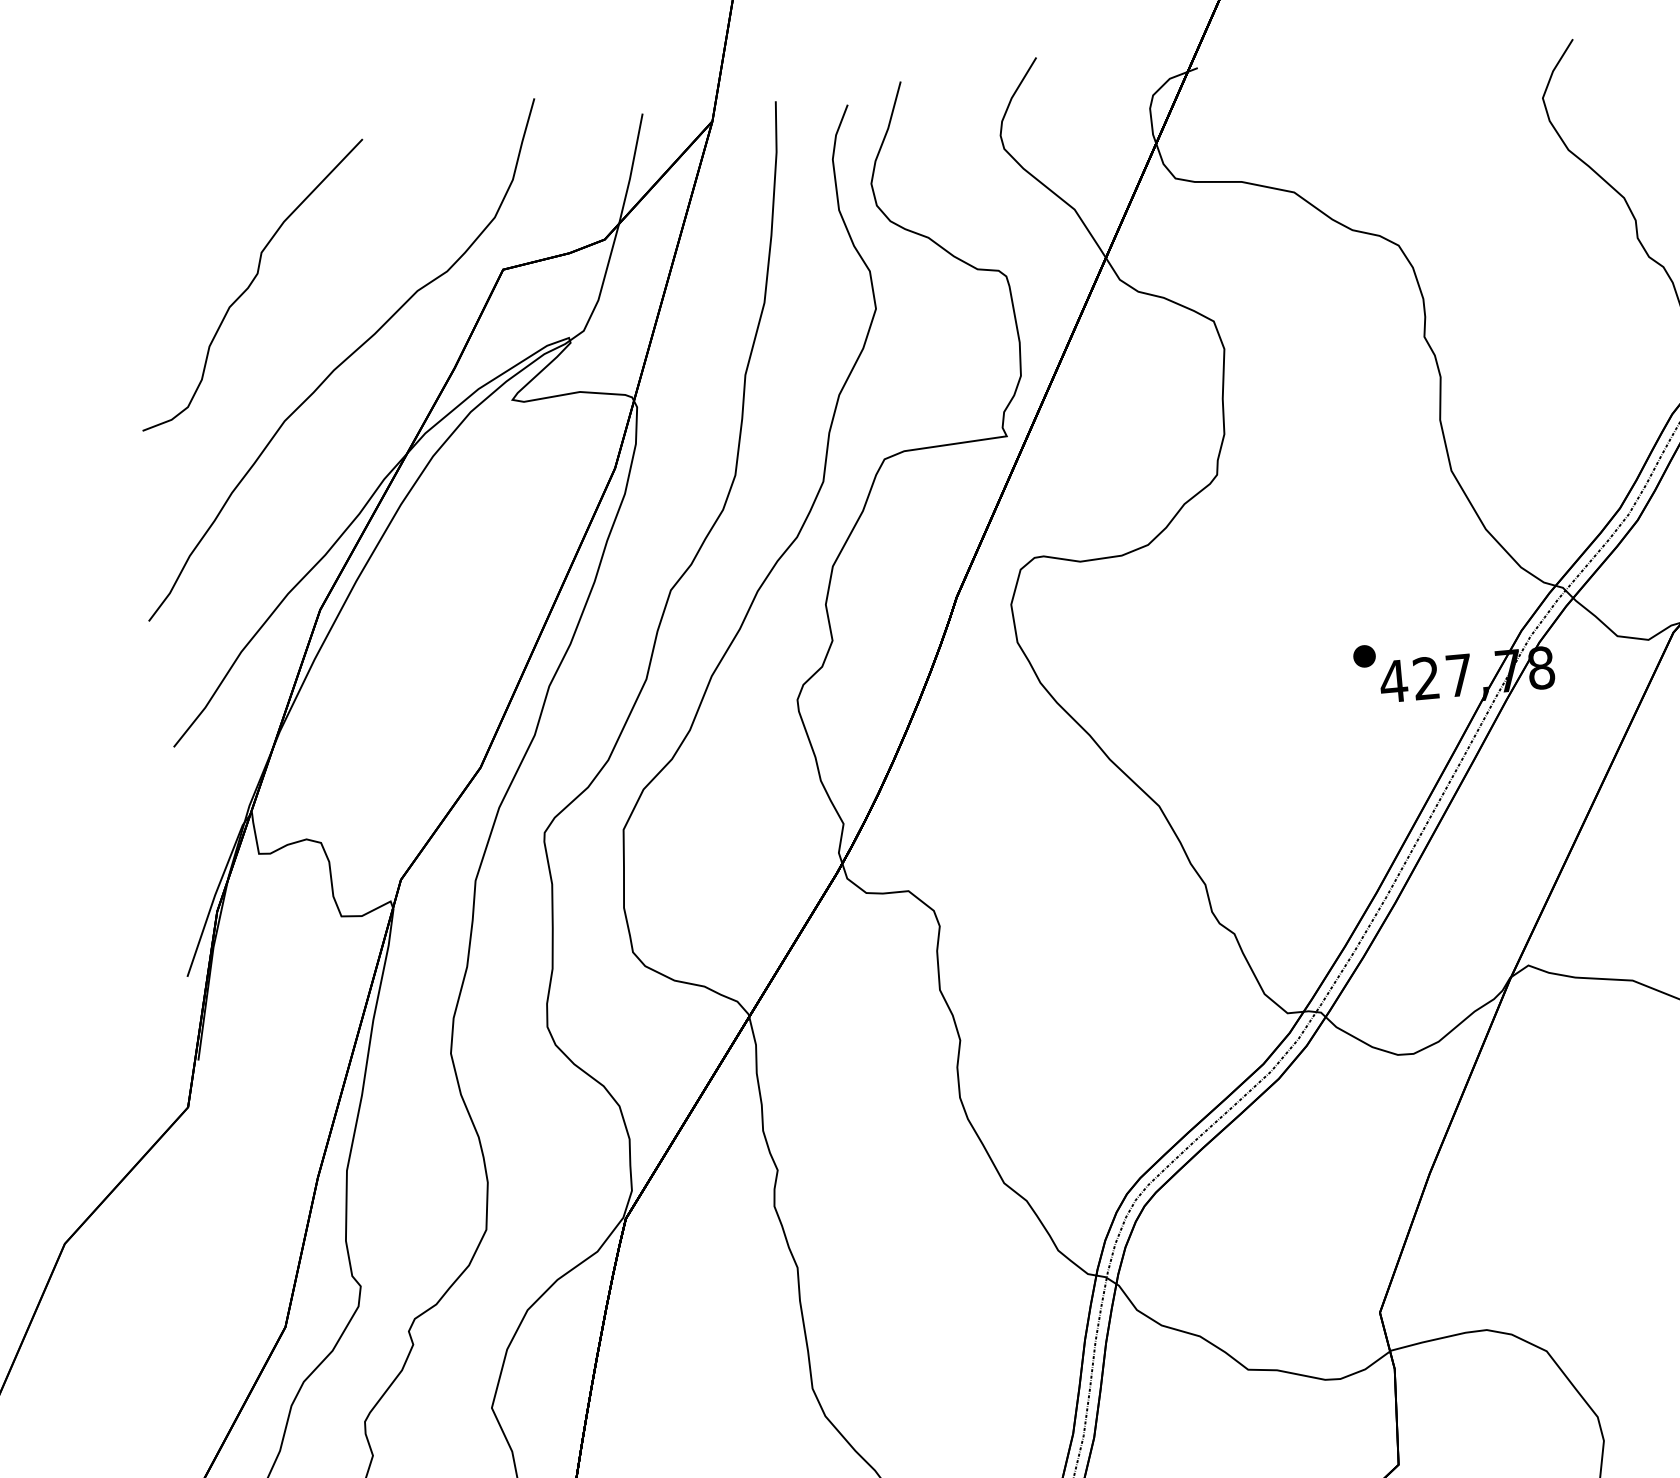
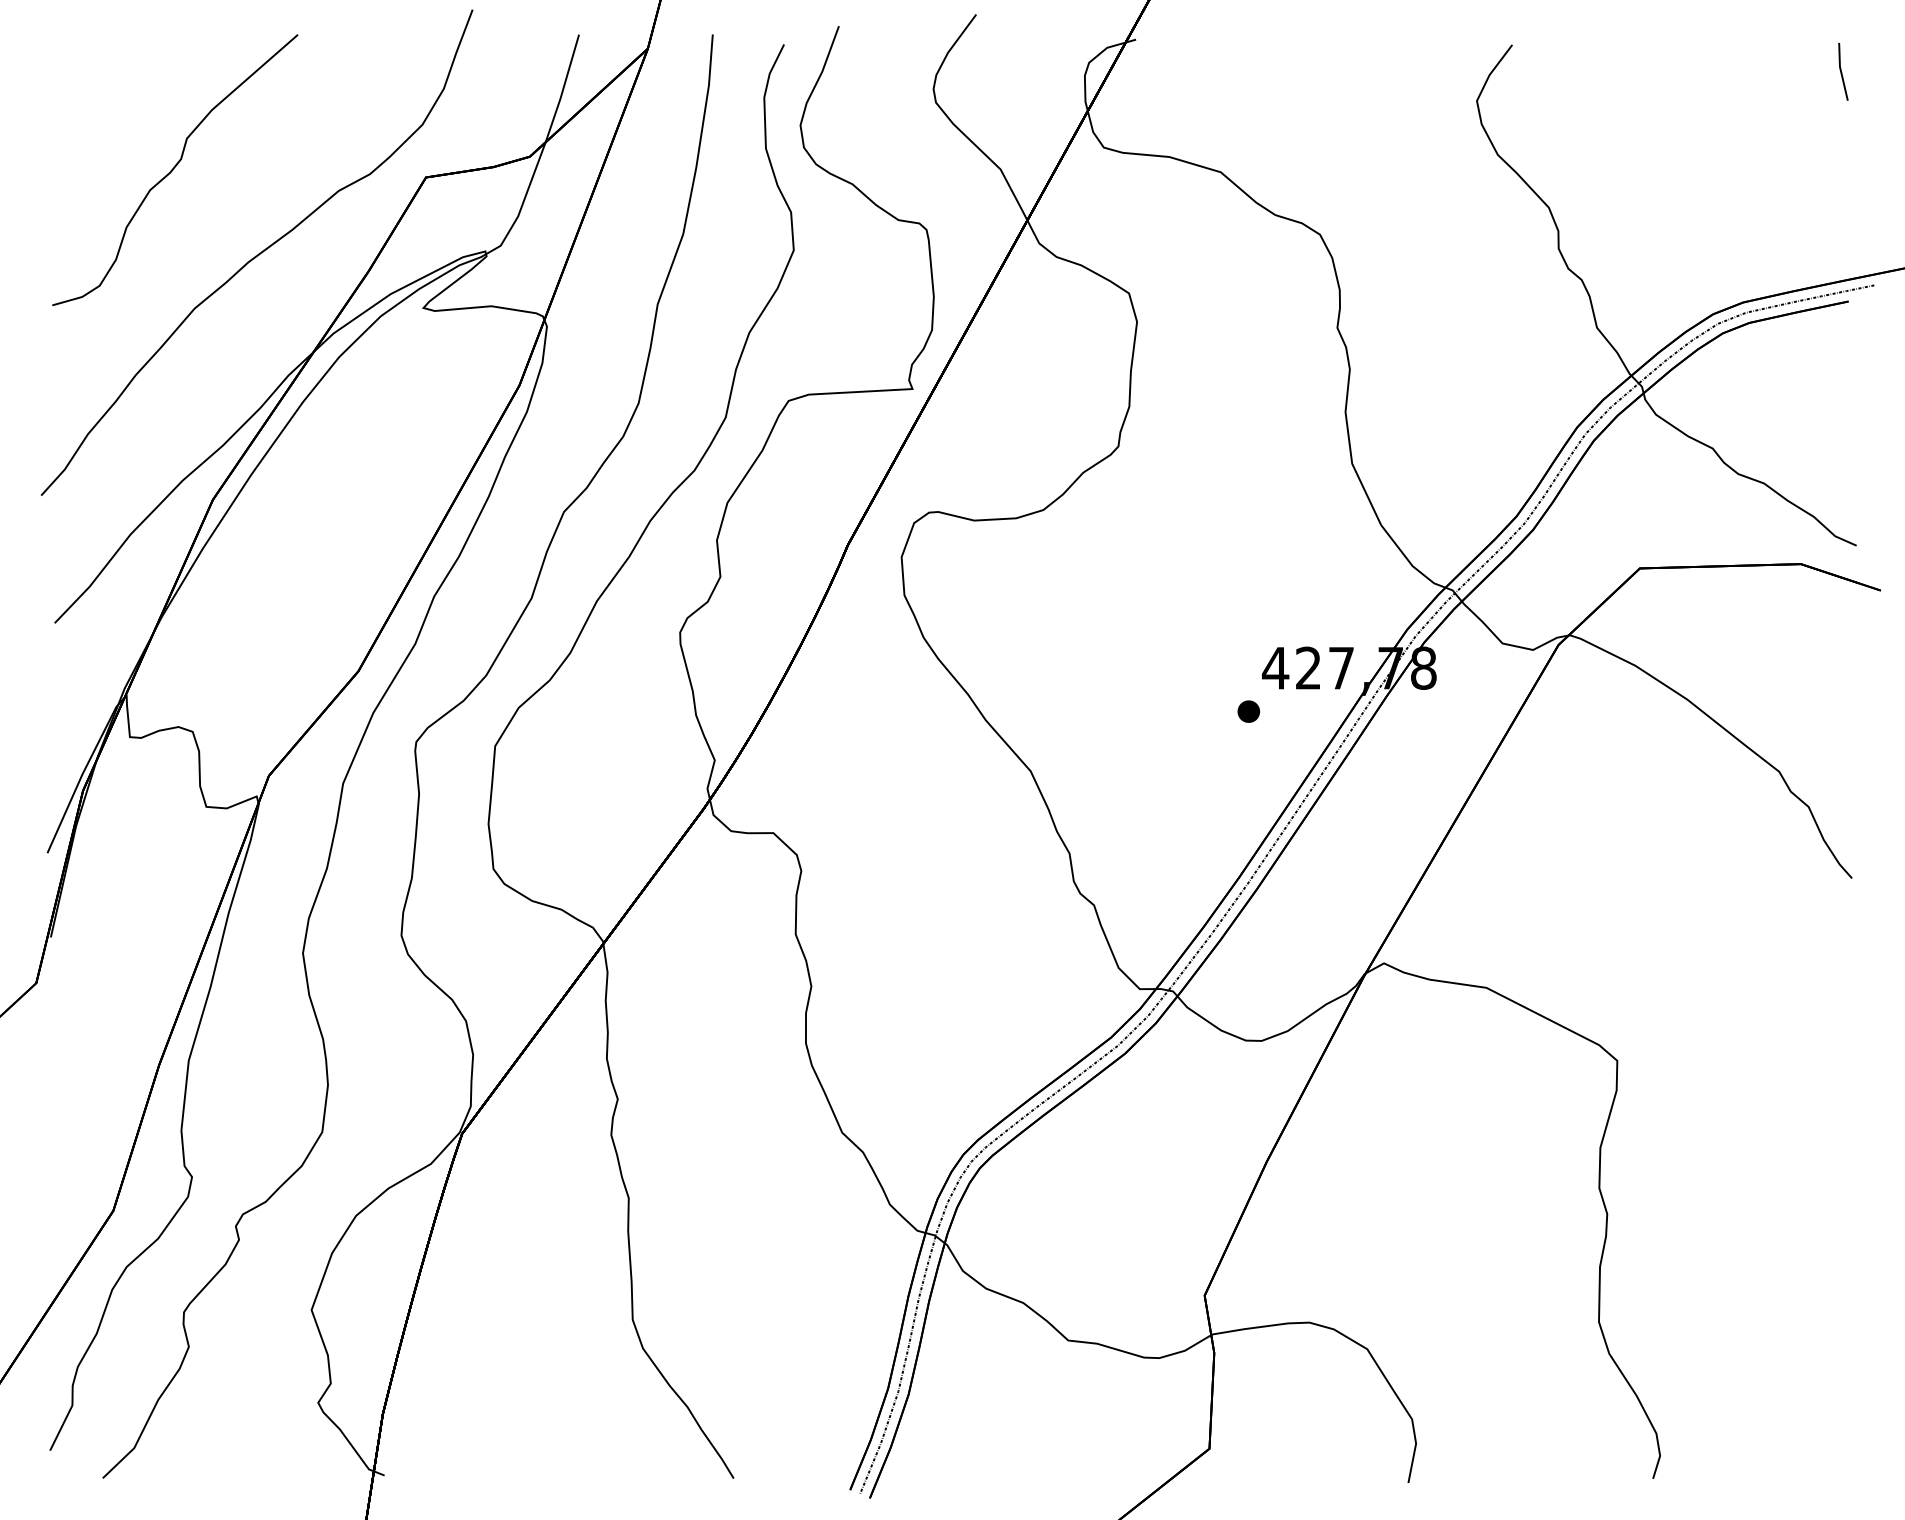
part: (1364, 656) -> (1248, 711), moved

